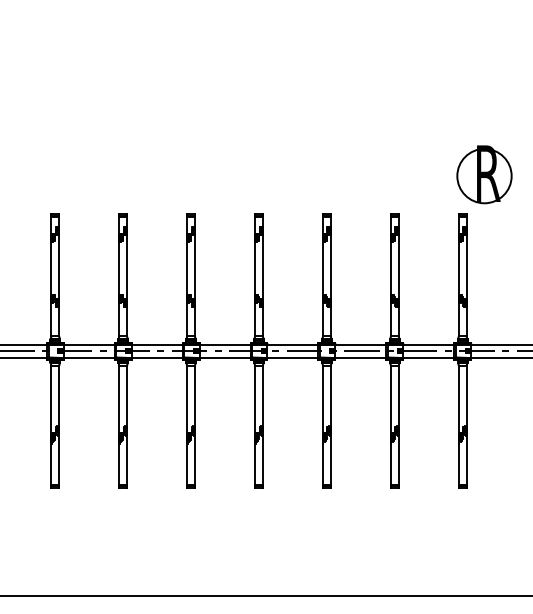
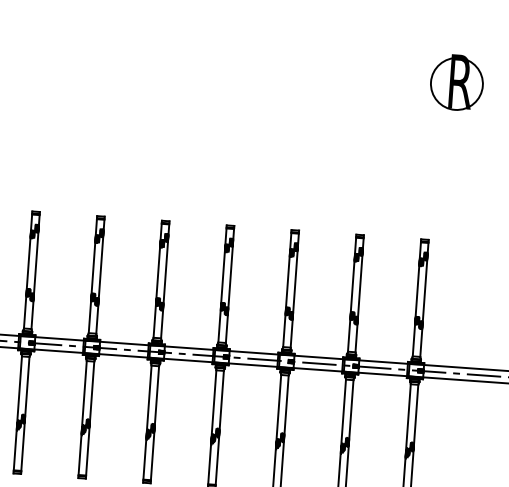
part: (484, 174) -> (457, 82), moved

